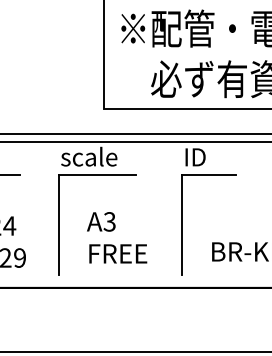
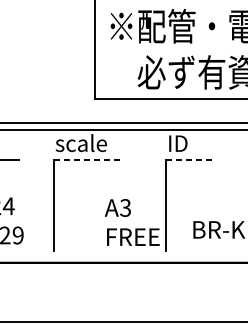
line: (97, 175) -> (88, 160), solid -> dashed
line: (208, 175) -> (190, 160), solid -> dashed
text: (117, 237) -> (132, 222), moved

